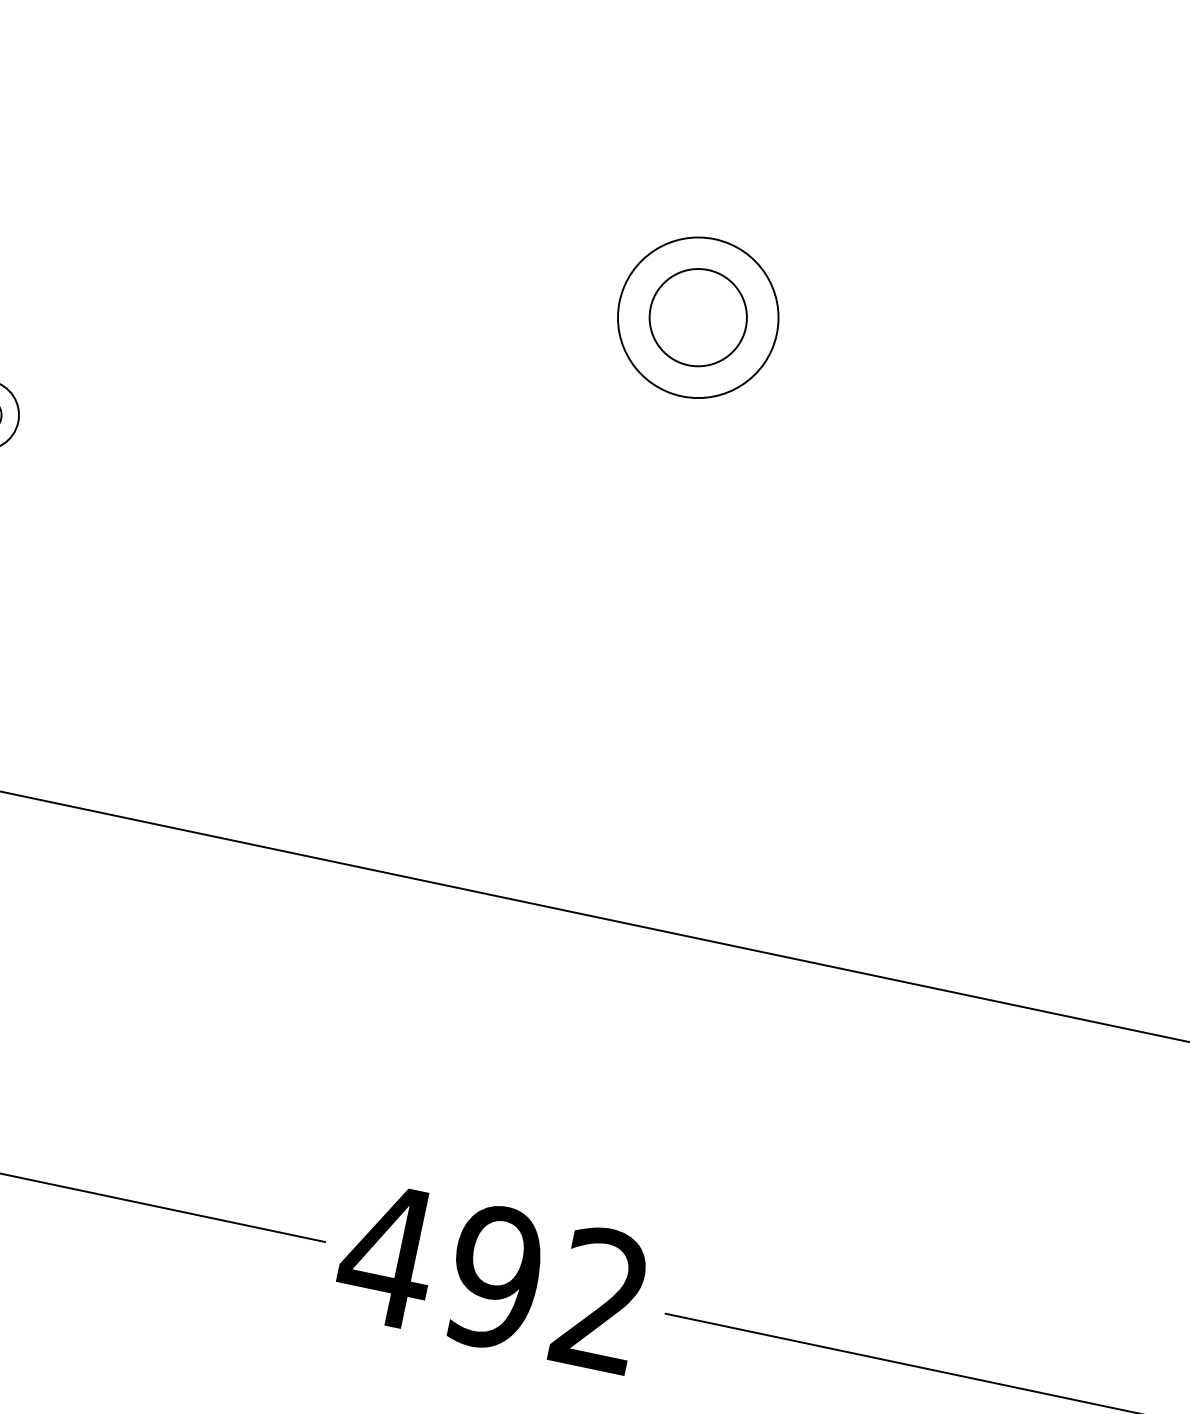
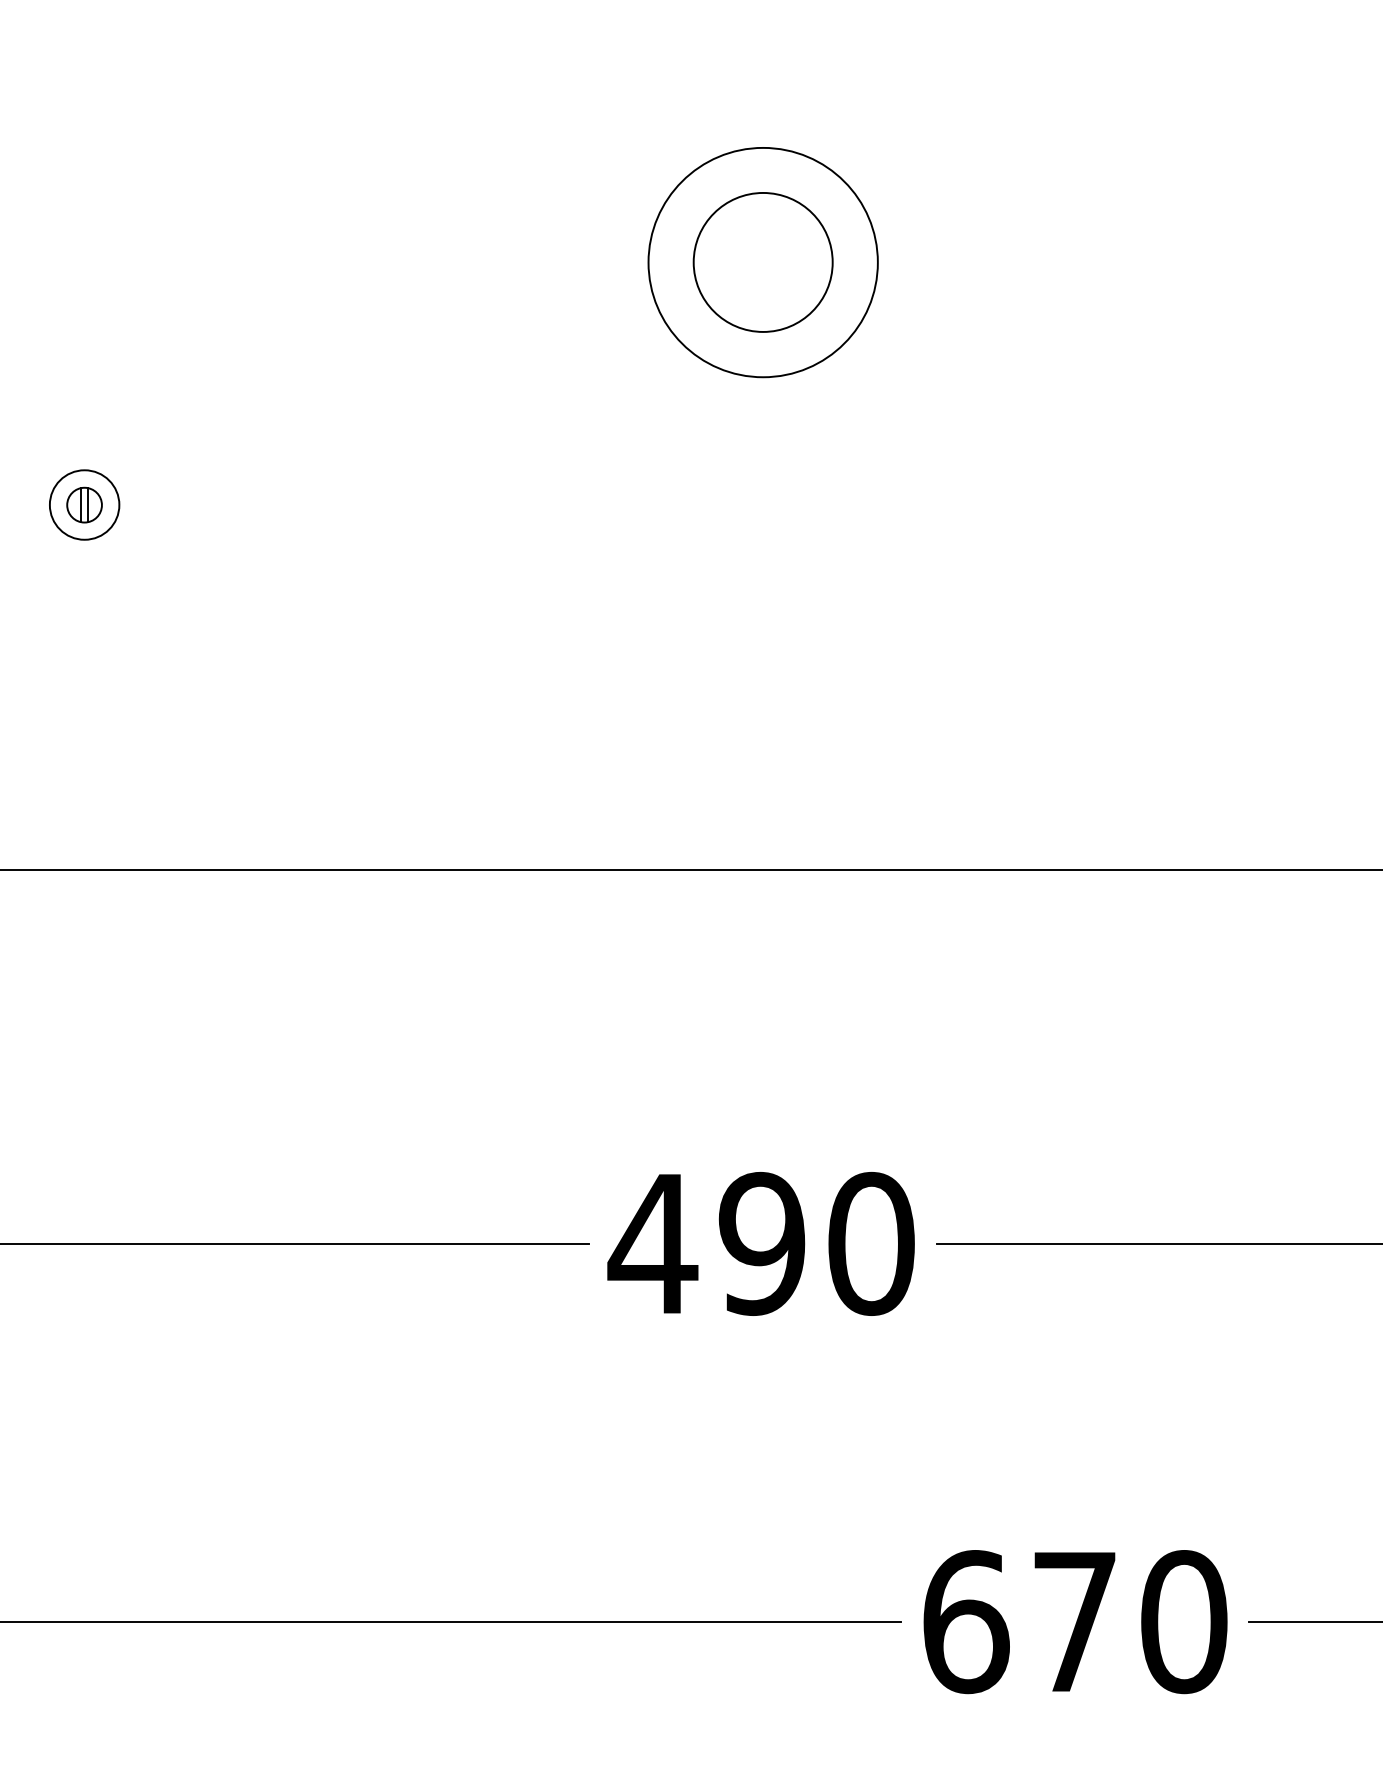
circle: (697, 316) -> (762, 261), size x1.43
circle: (697, 317) -> (762, 262), size x1.43
text: (601, 1299) -> (871, 1243), 492 -> 490

